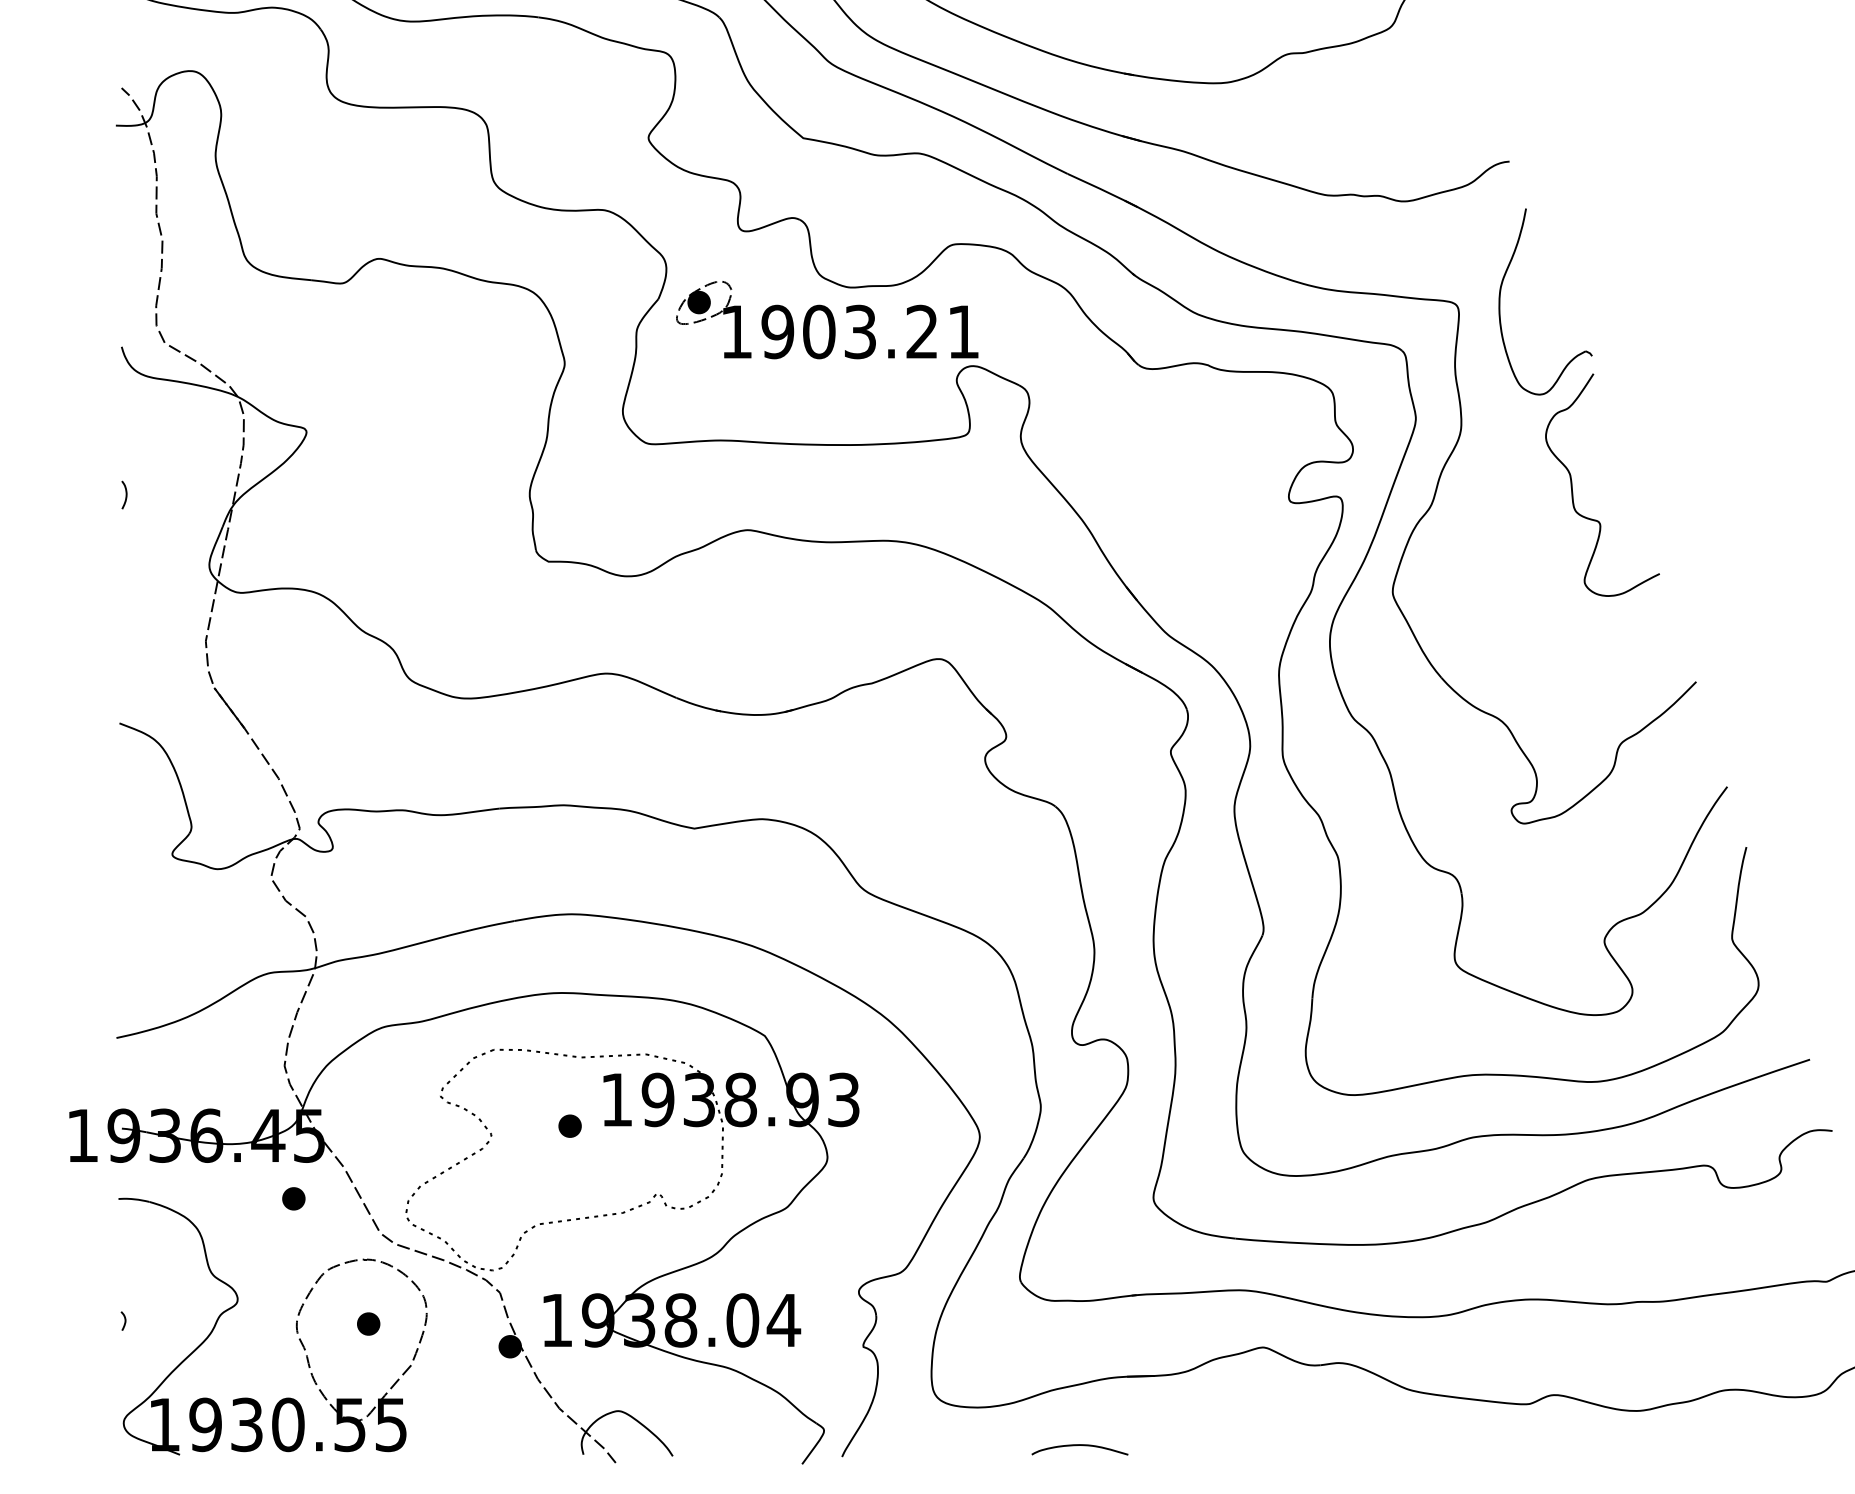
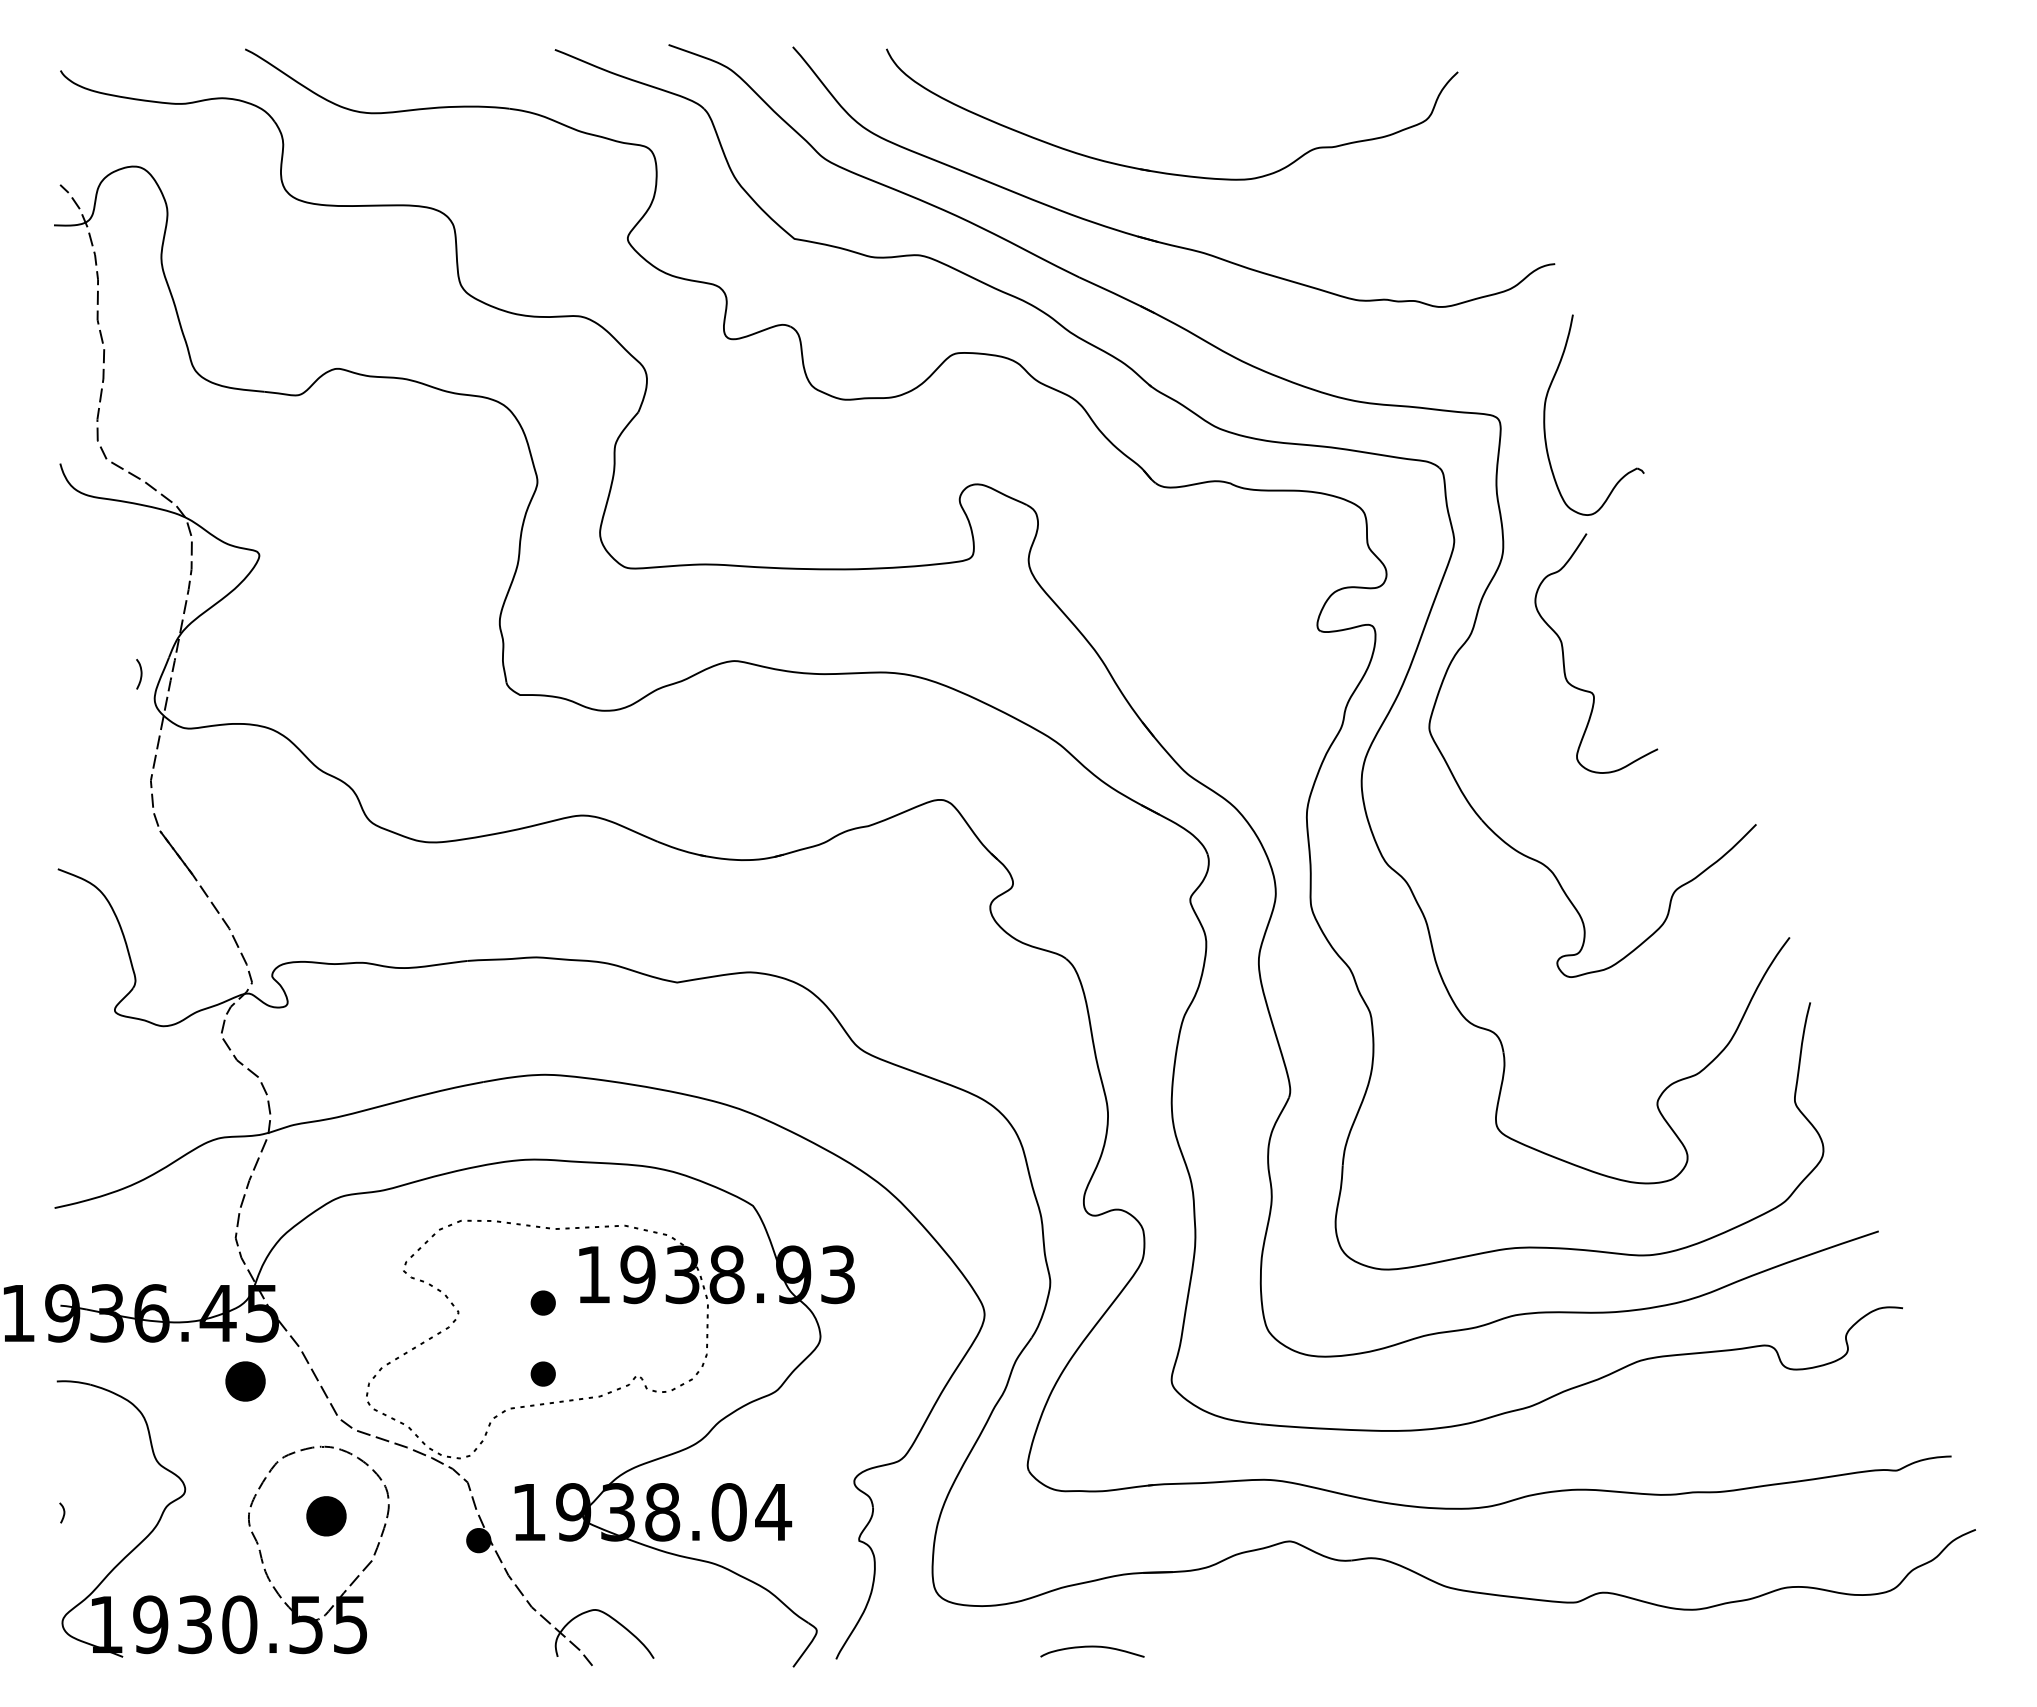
part: (826, 319) -> (819, 434), removed
curve: (1573, 486) -> (1564, 655), moved
curve: (125, 495) -> (140, 674), moved
part: (569, 1191) -> (542, 1373), added
part: (293, 1198) -> (245, 1380), size x1.6
part: (367, 1323) -> (325, 1515), size x1.6

